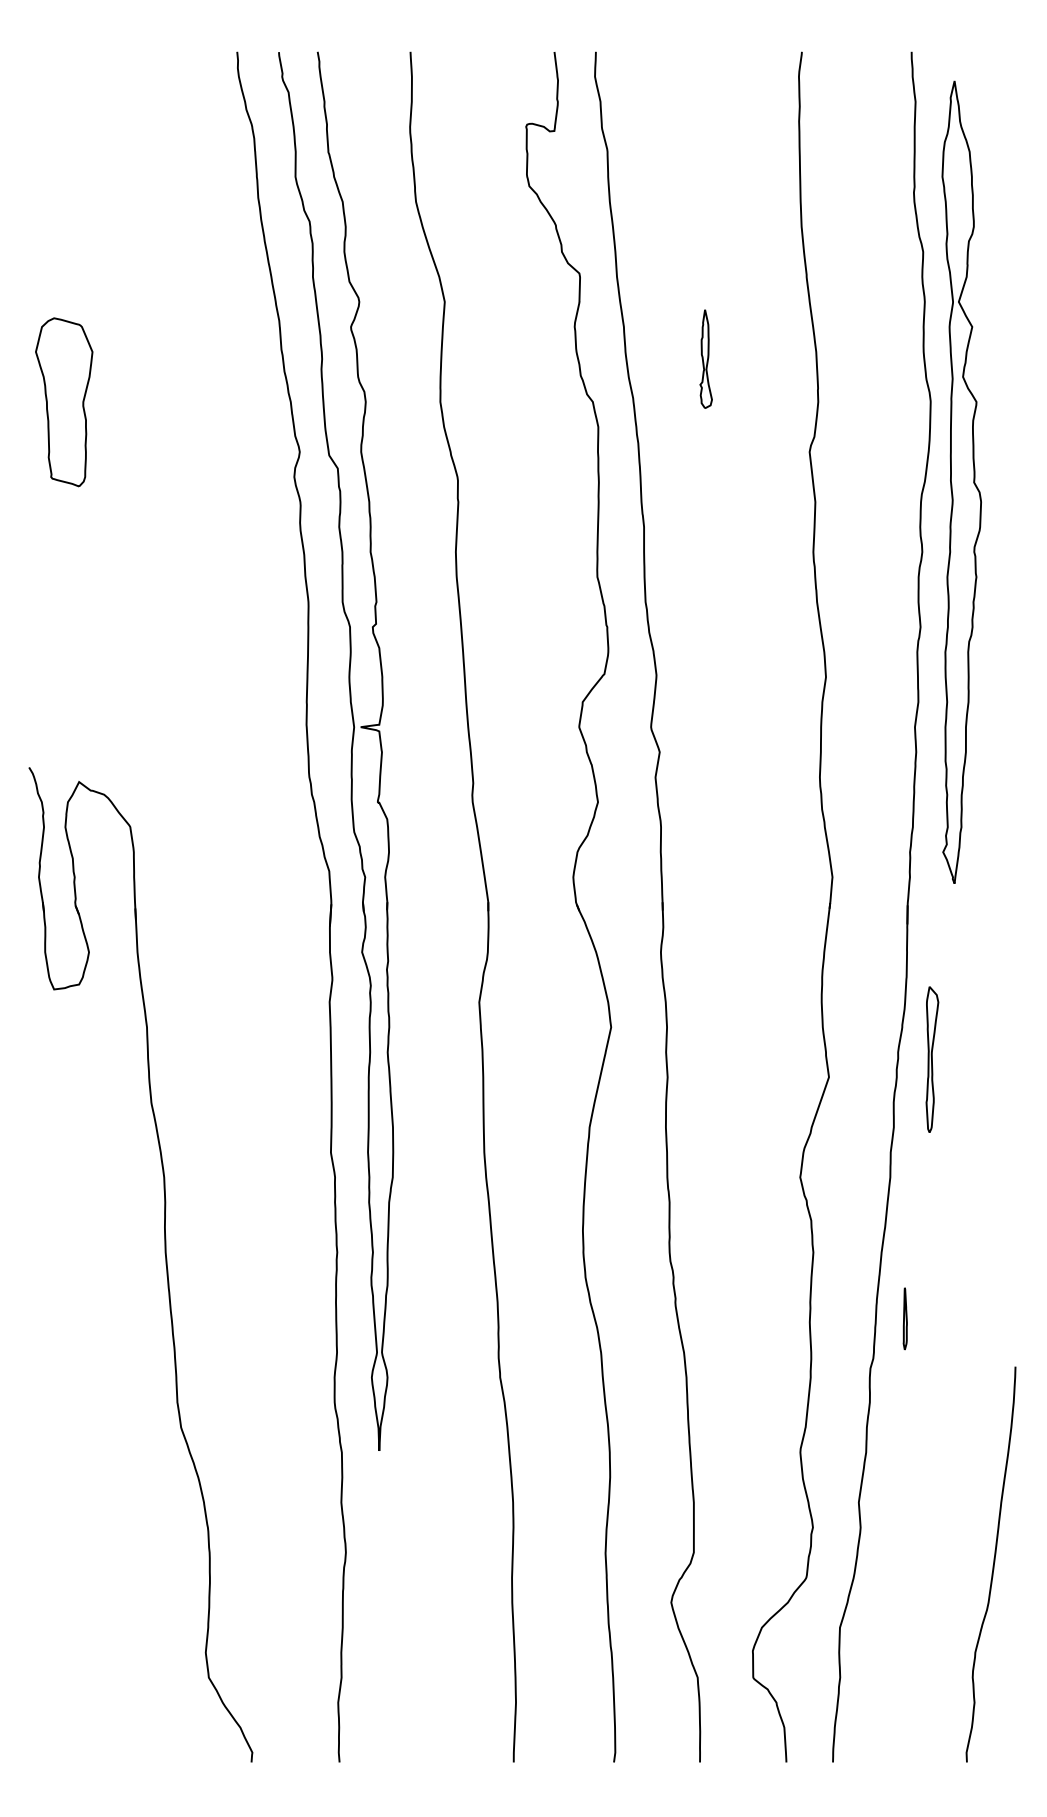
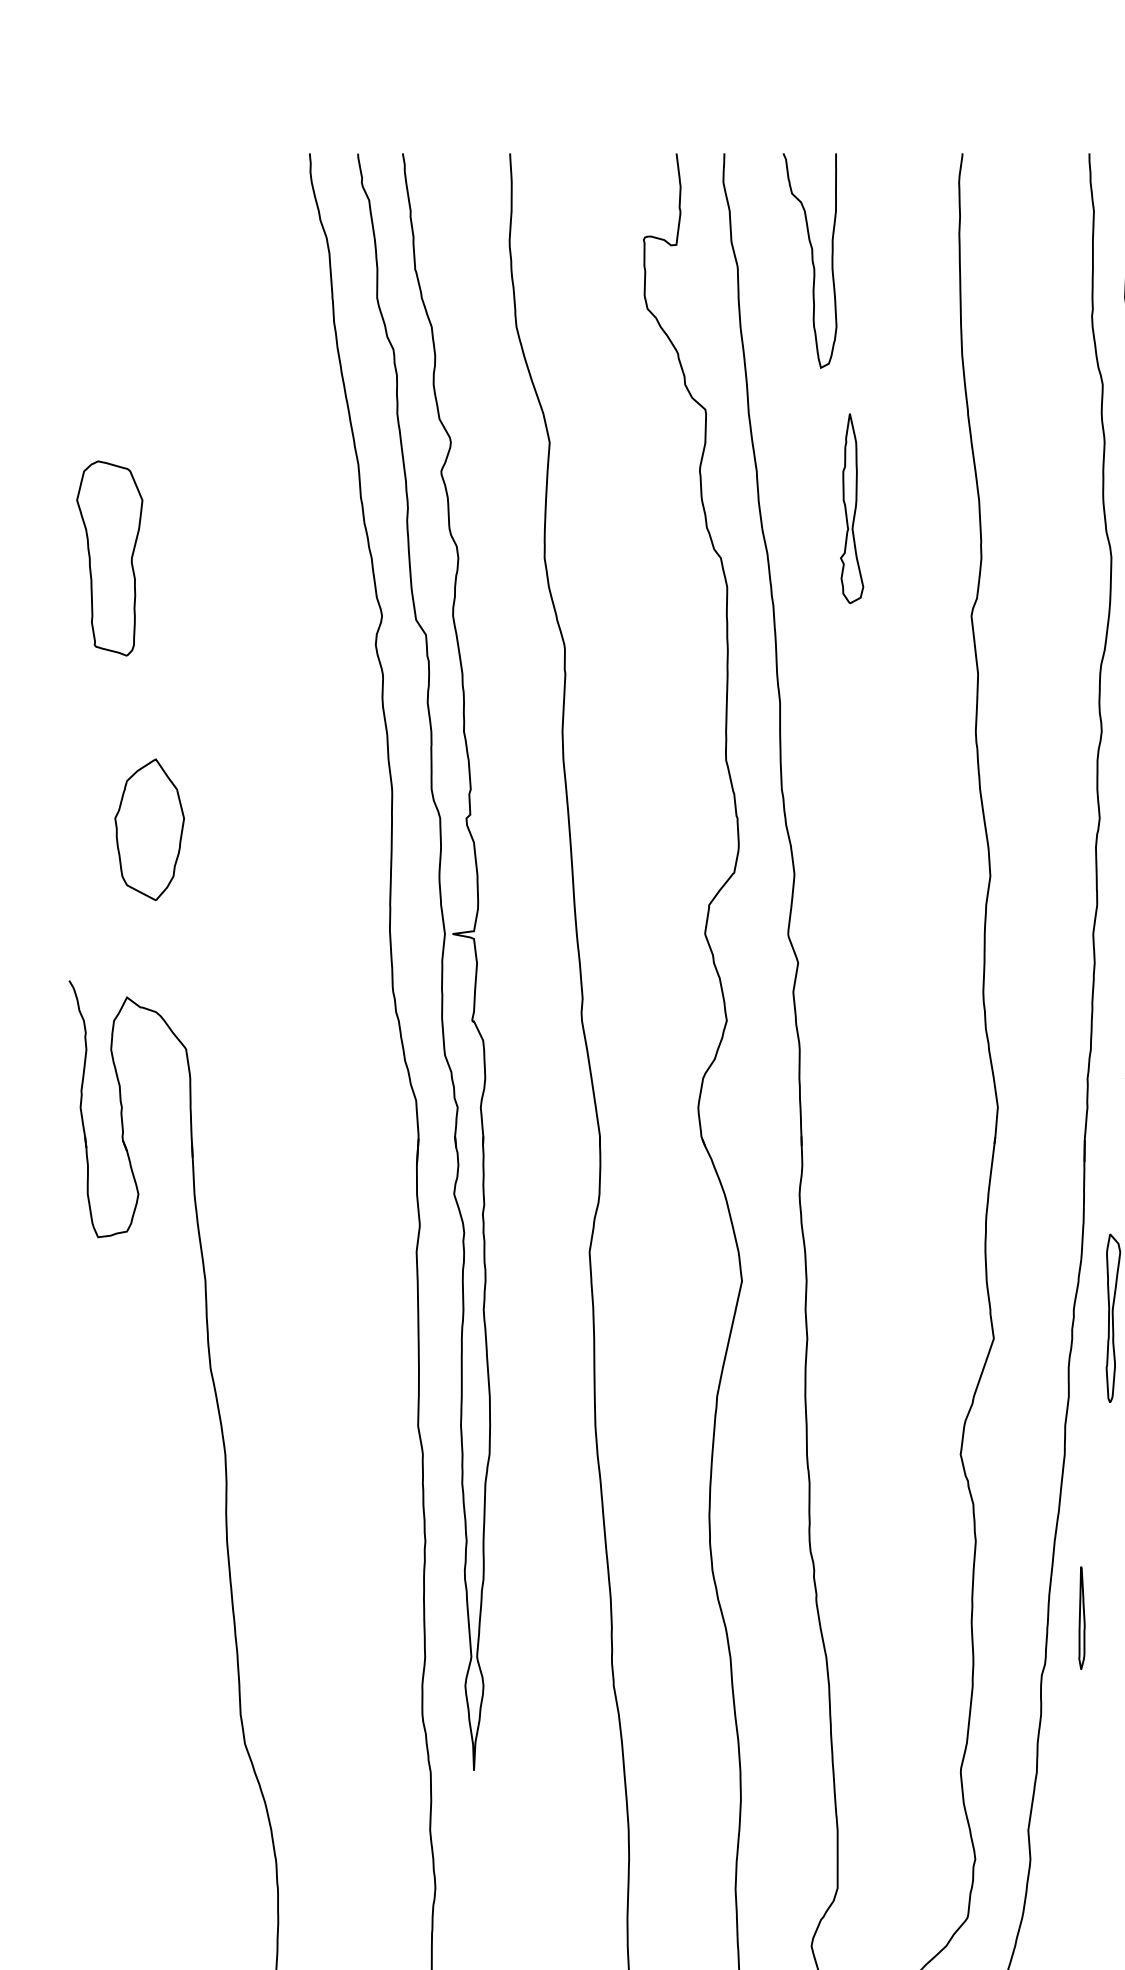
curve: (671, 144) -> (811, 260), added
part: (705, 358) -> (851, 507), size x1.67
part: (98, 636) -> (149, 829), added
part: (905, 1318) -> (1082, 1617), size x1.43

